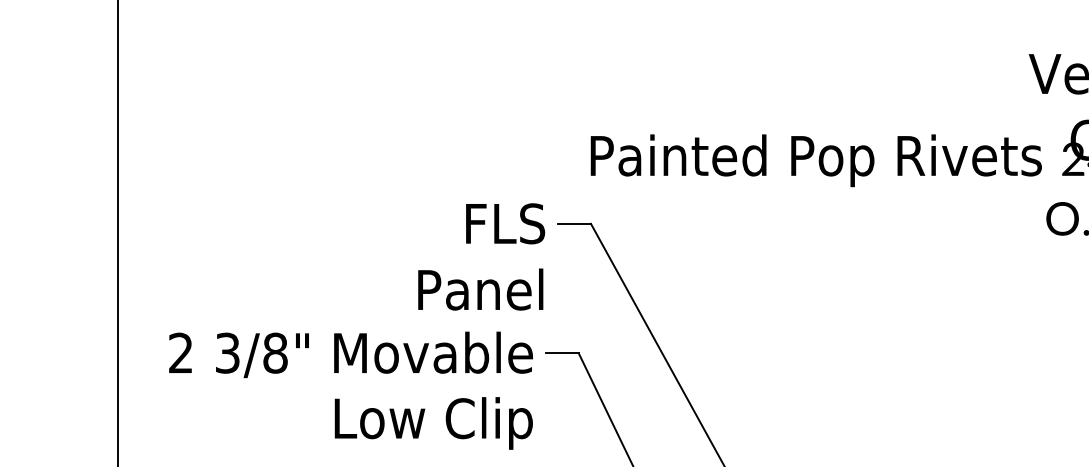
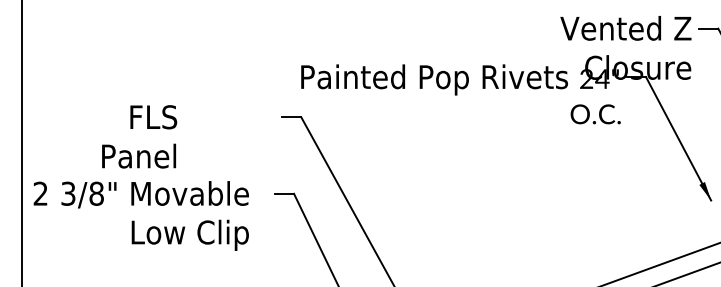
text: (481, 256) -> (139, 136), moved
text: (349, 389) -> (140, 215), moved

